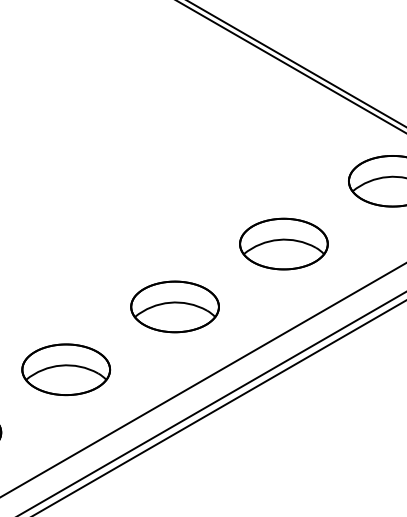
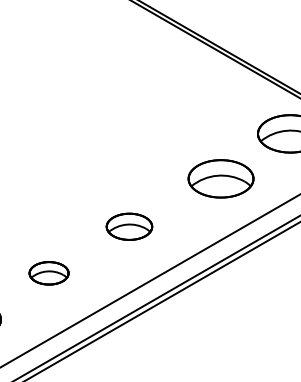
part: (283, 243) -> (220, 178), moved
part: (174, 306) -> (129, 226), size x0.7
part: (66, 369) -> (49, 273), size x0.6

